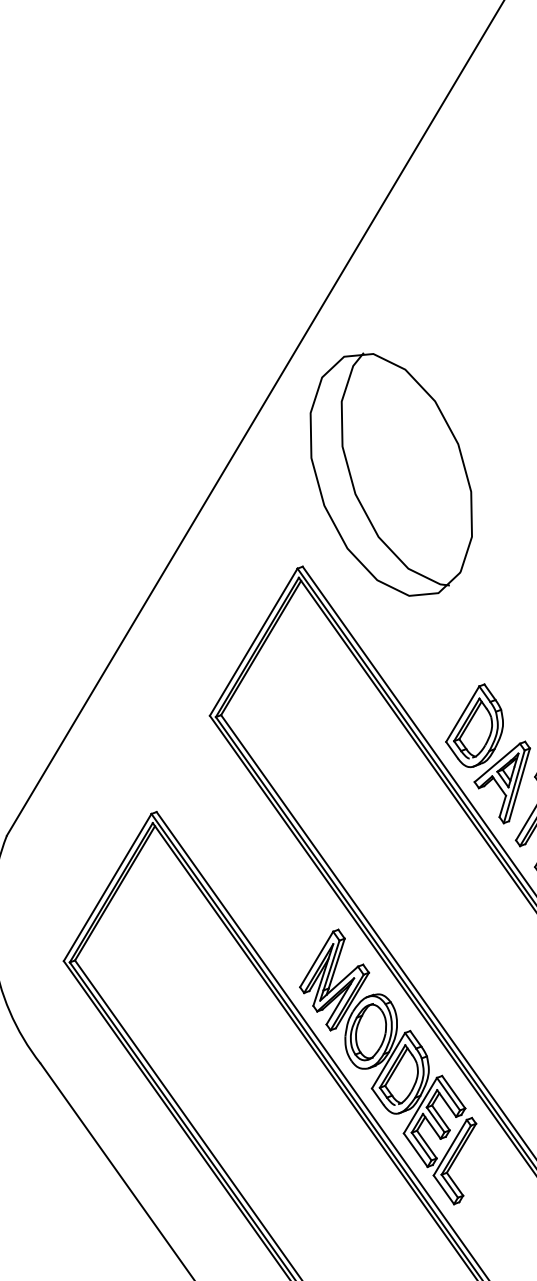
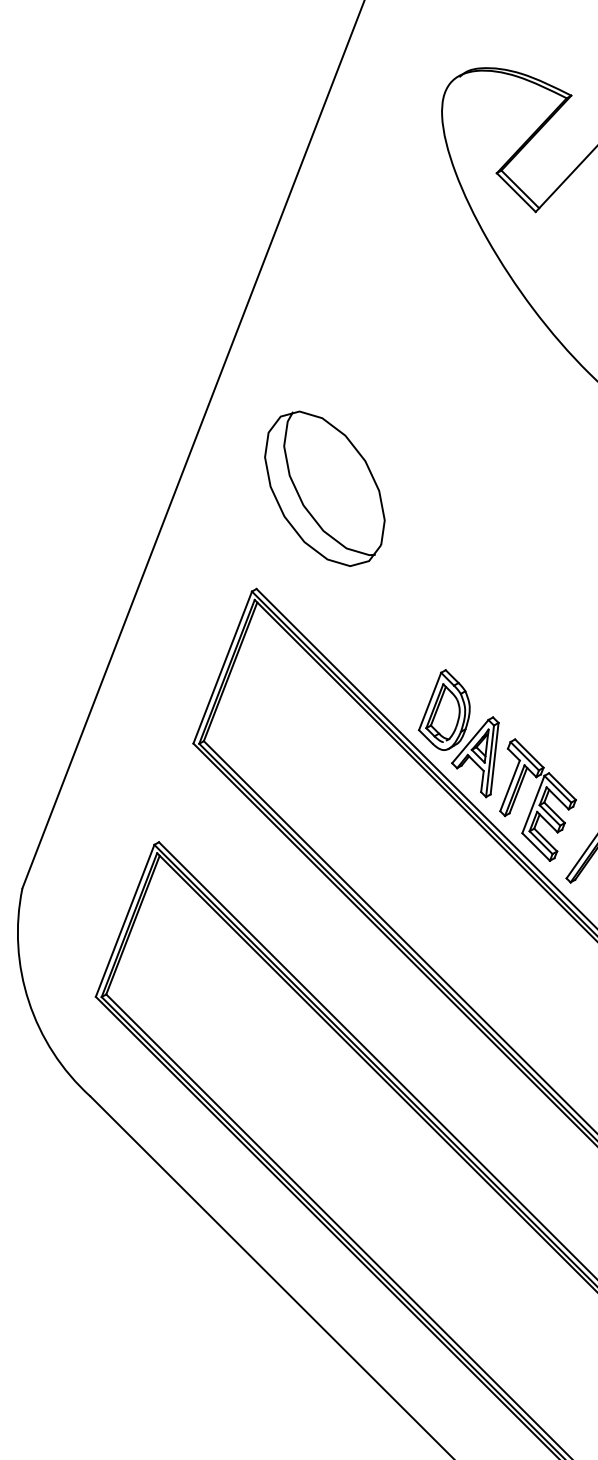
part: (390, 474) -> (324, 488), size x0.7
part: (386, 1064) -> (414, 1042), removed

